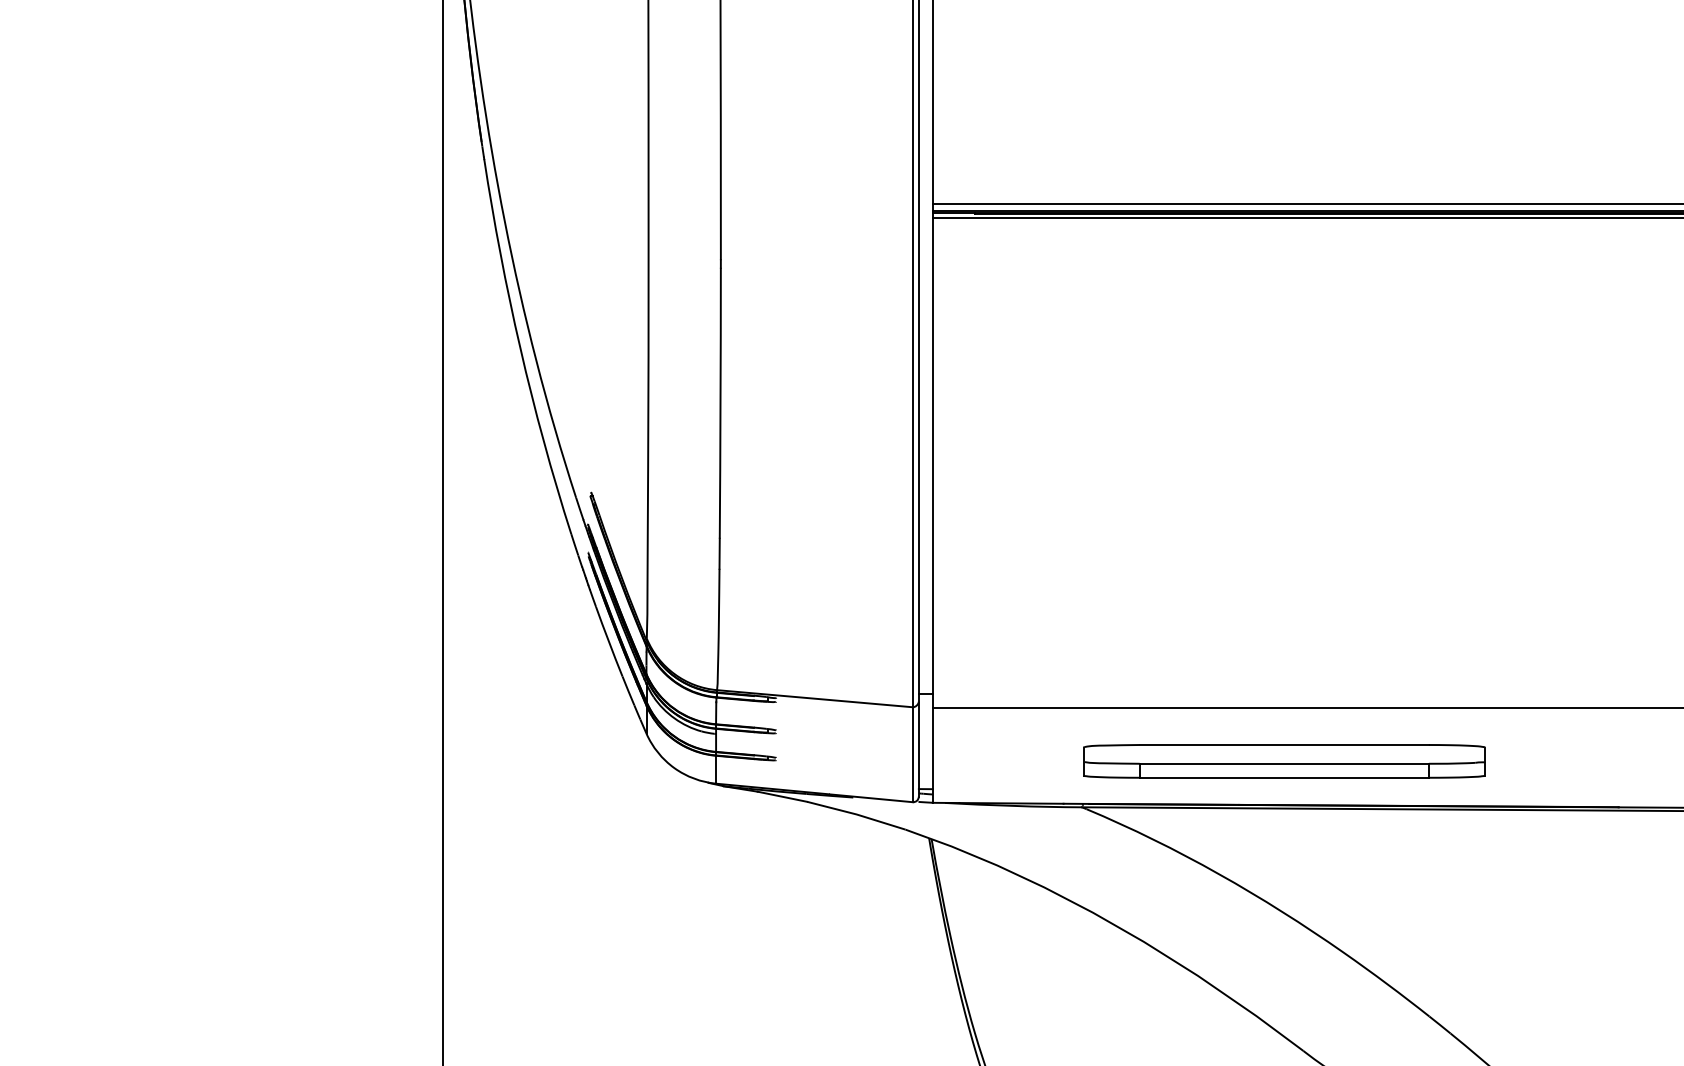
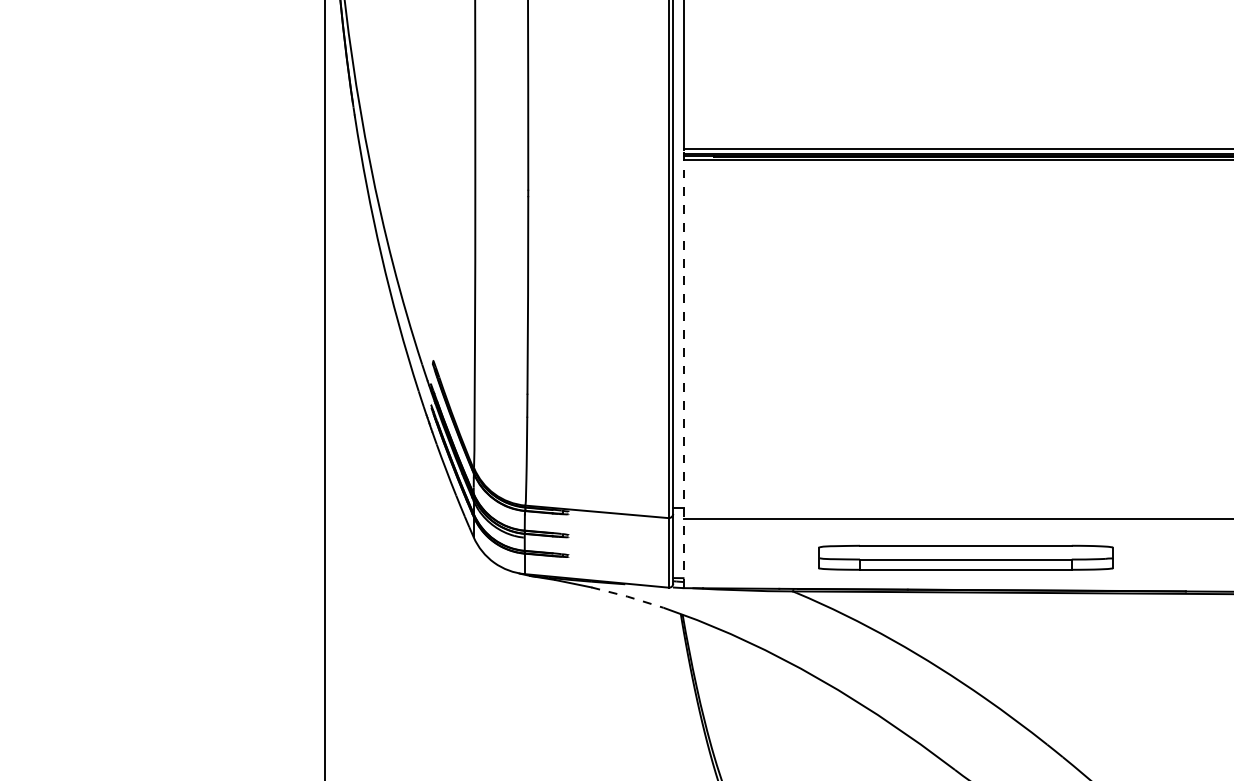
line: (932, 503) -> (683, 368), solid -> dashed
part: (1284, 761) -> (966, 557), moved
line: (856, 814) -> (627, 596), solid -> dashed

